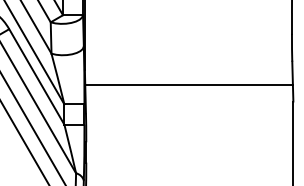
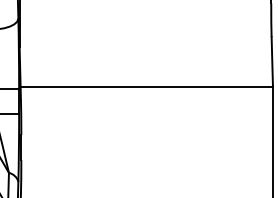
line: (188, 84) -> (145, 86), moved

